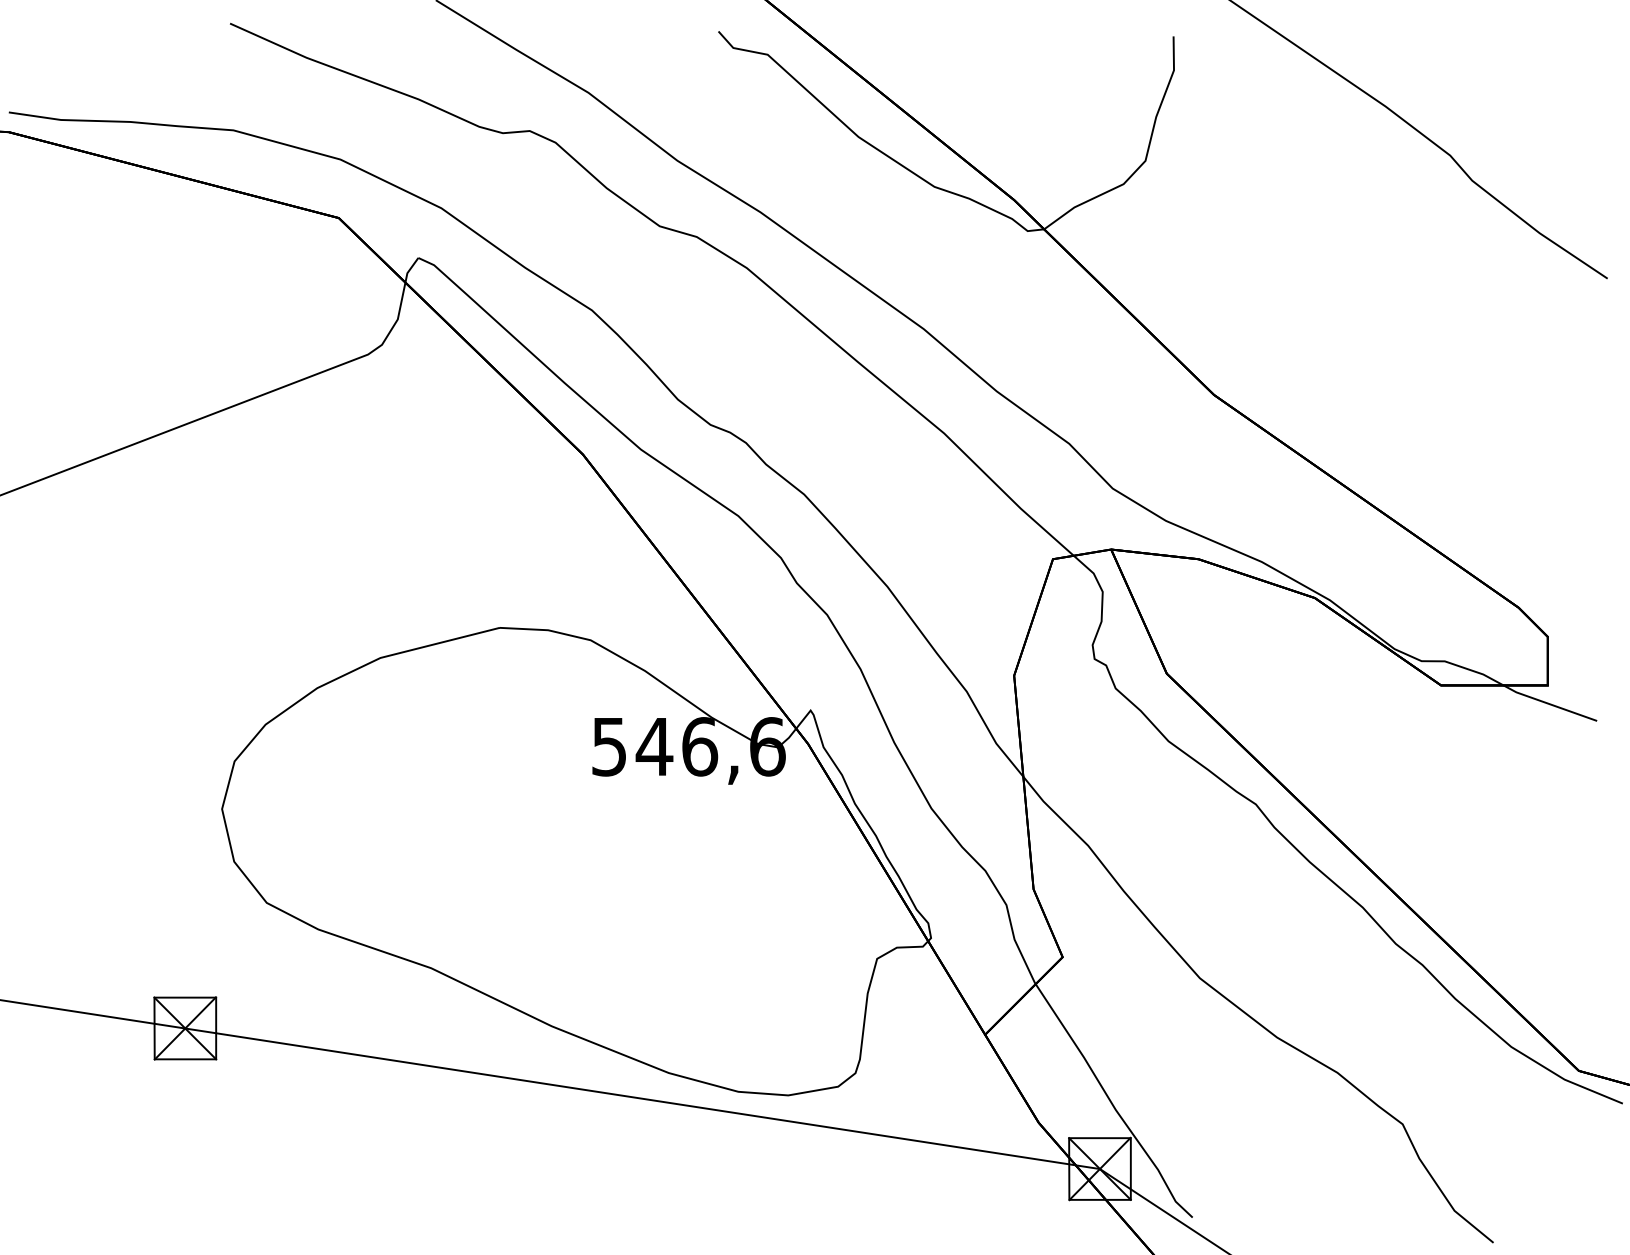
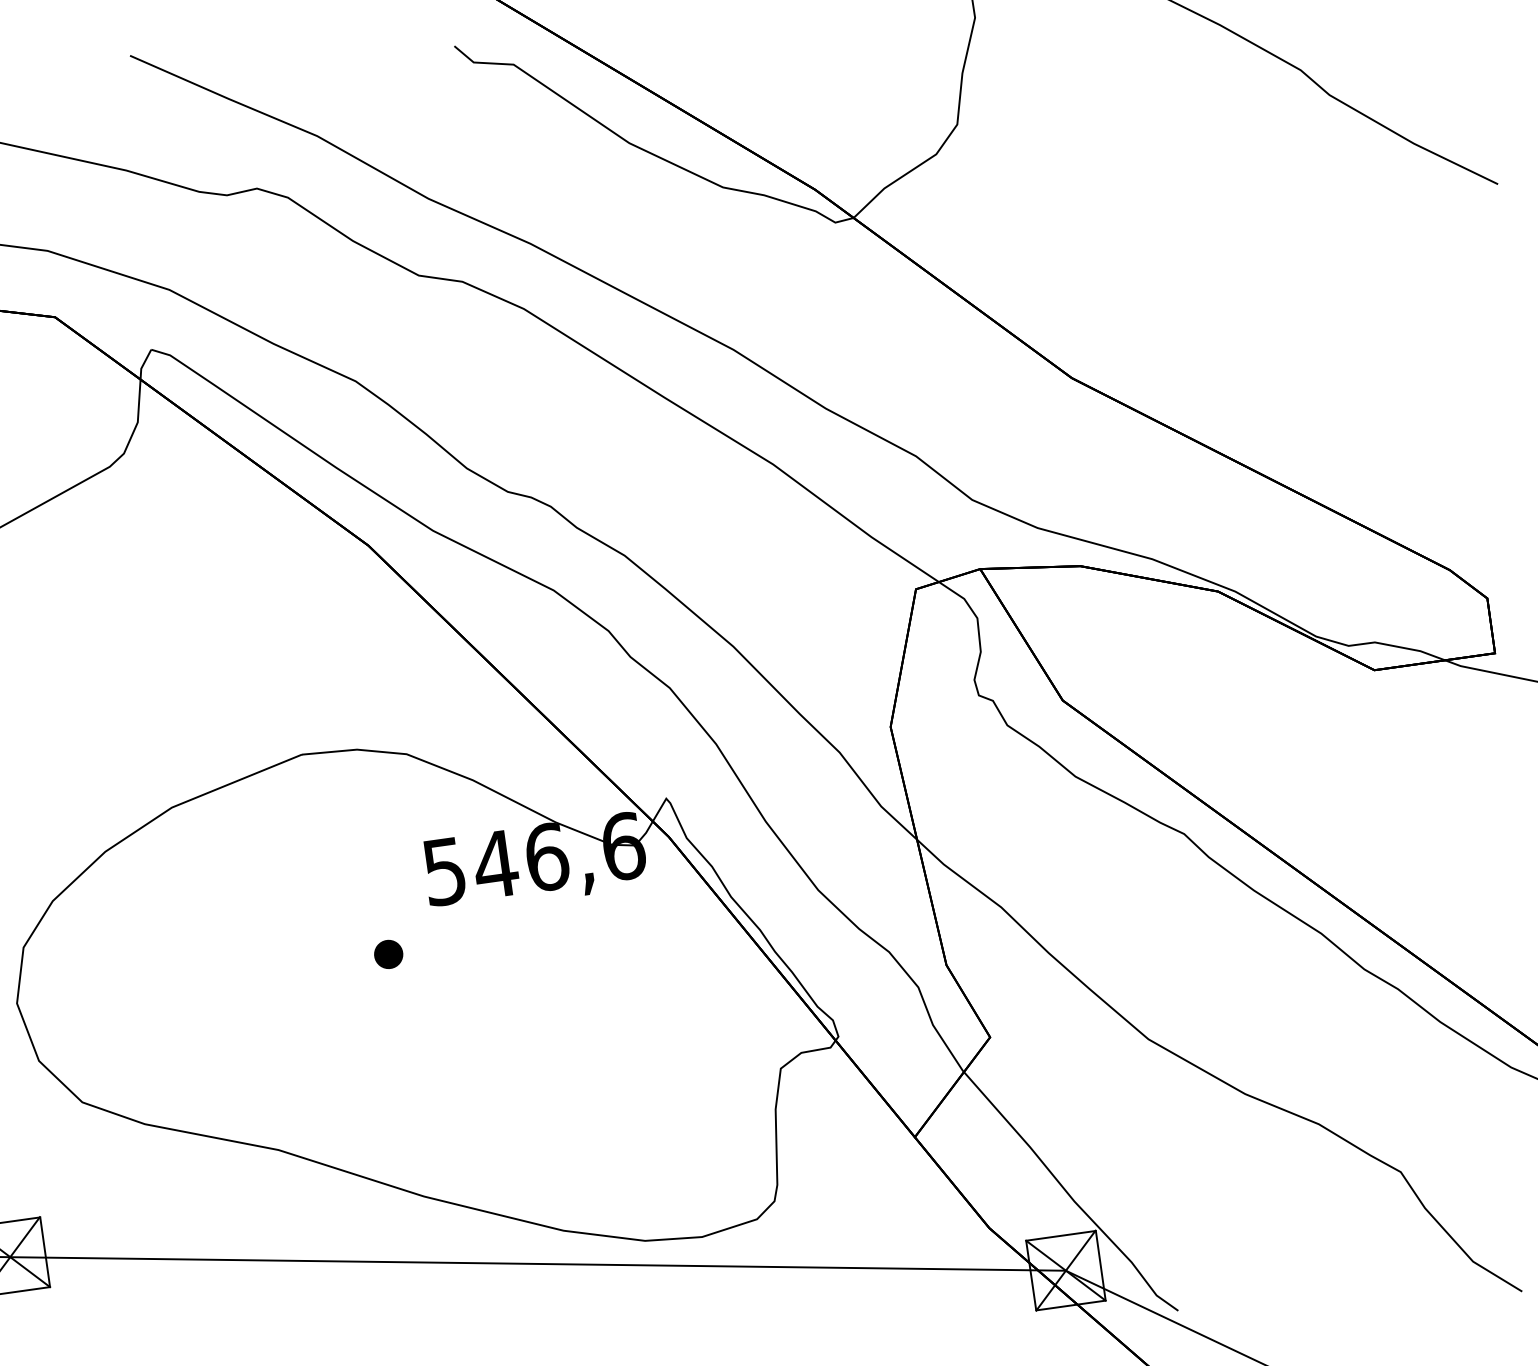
part: (550, 811) -> (388, 954), added

